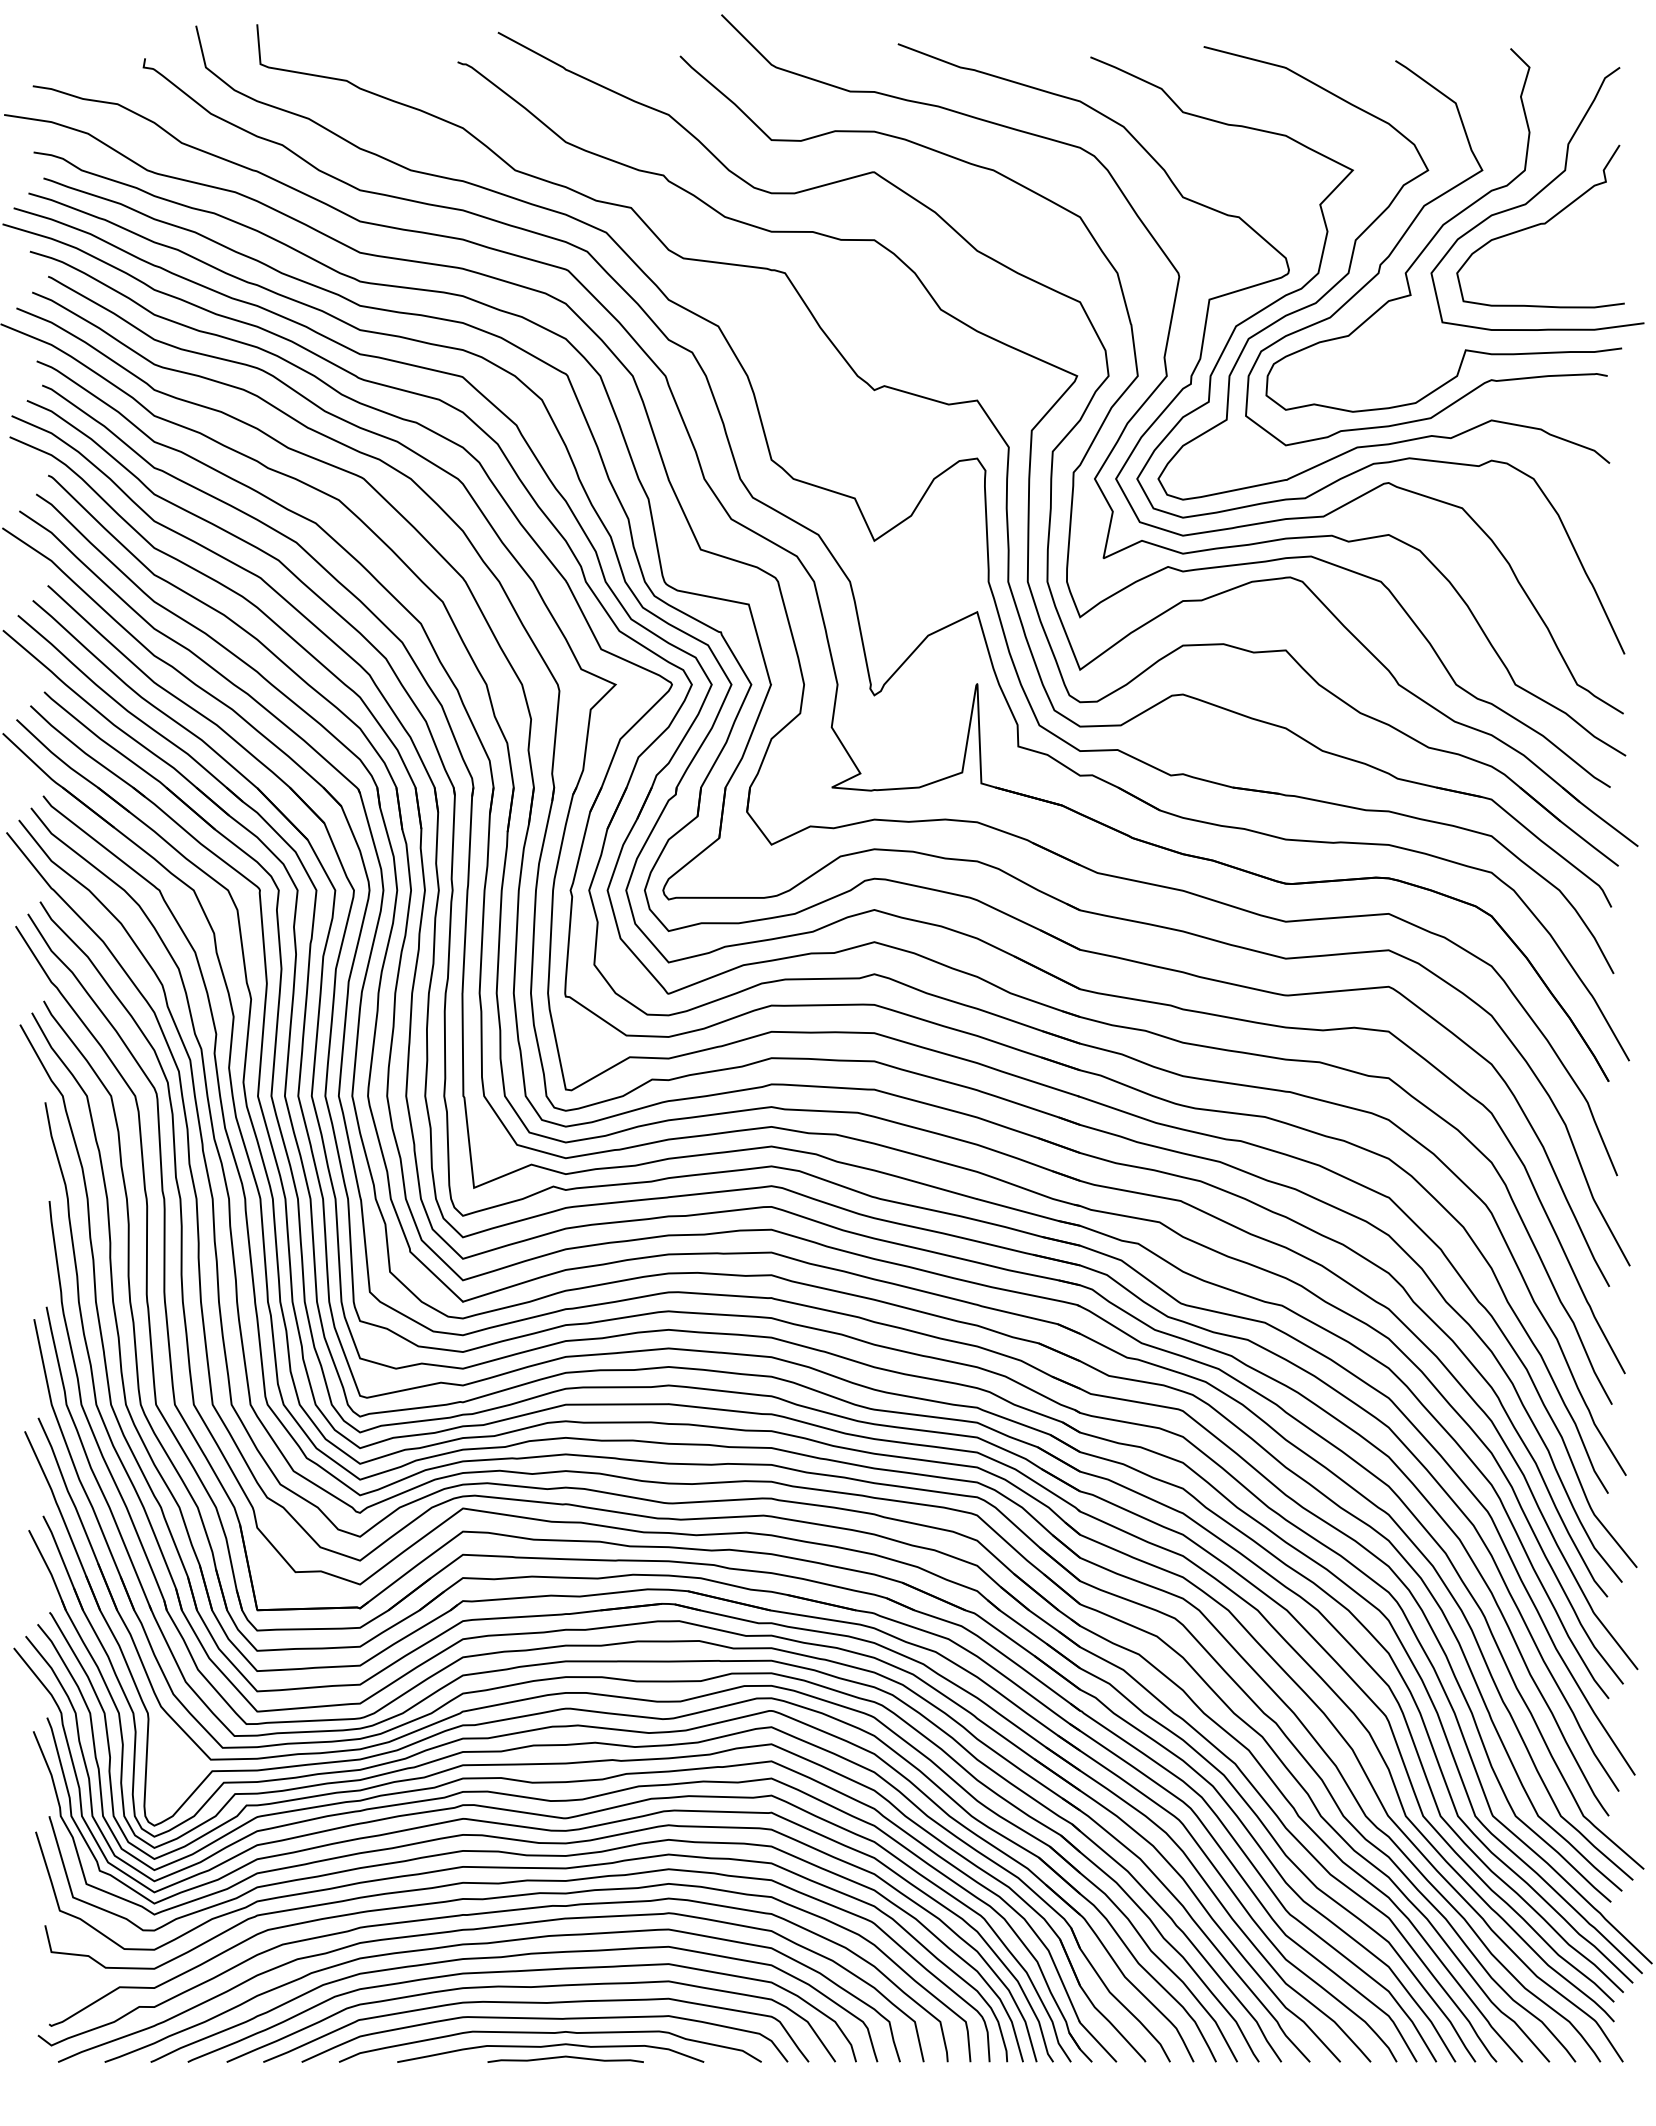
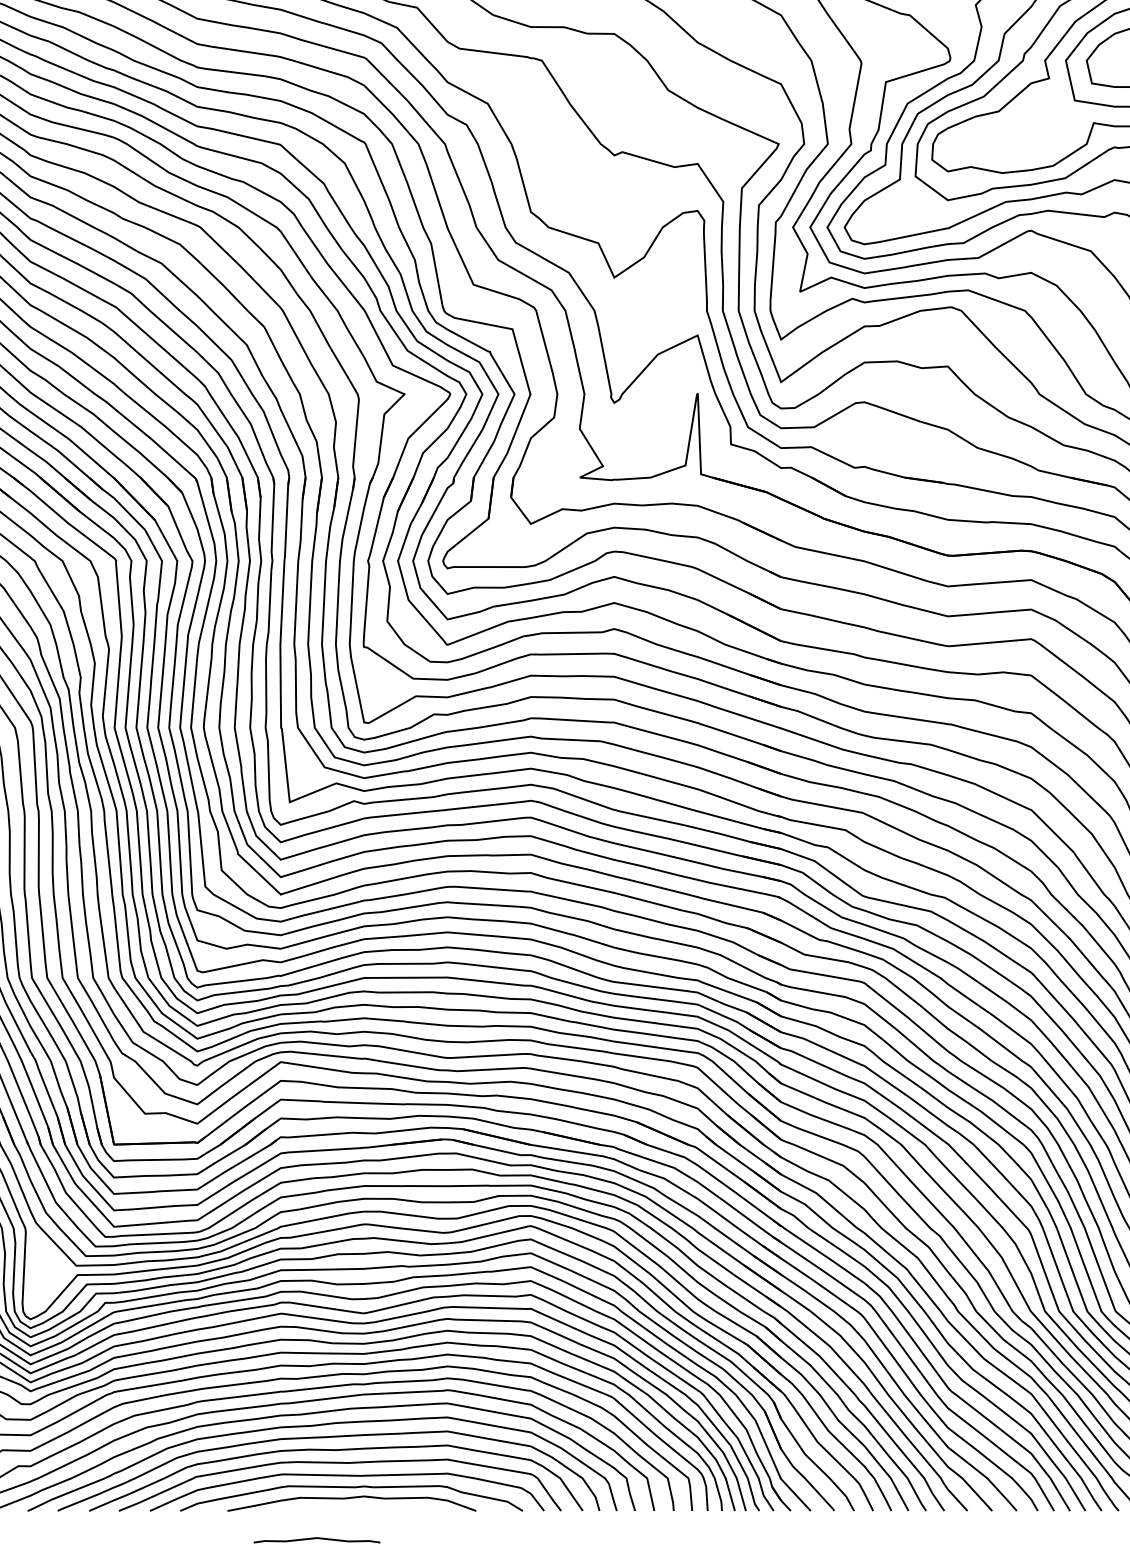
curve: (565, 2057) -> (316, 1538), moved

